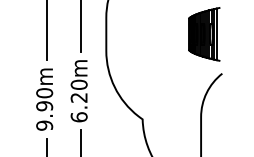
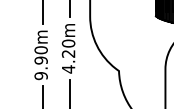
text: (78, 117) -> (68, 69), 6.20m -> 4.20m

